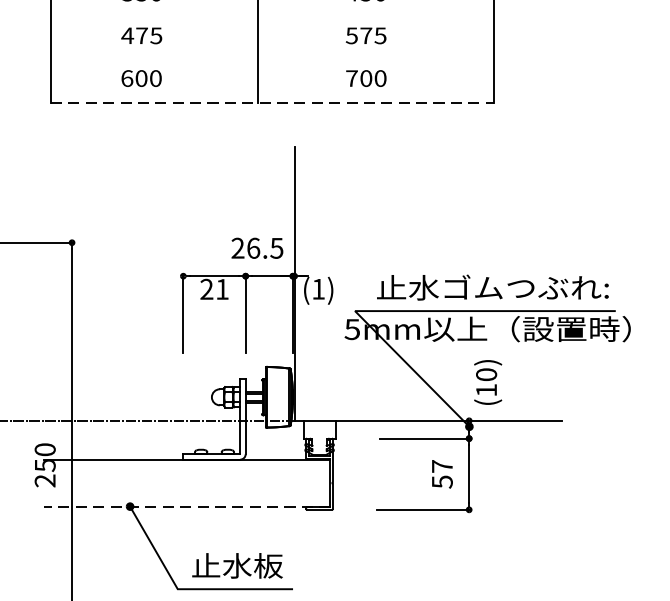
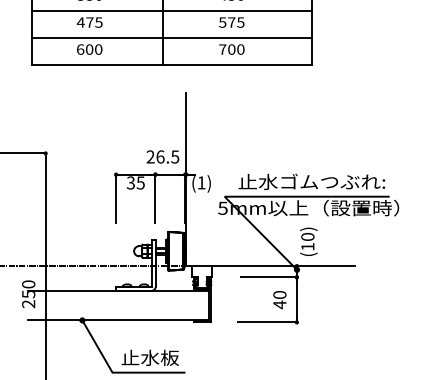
line: (272, 16) -> (172, 10), added
line: (272, 61) -> (172, 38), added
line: (272, 103) -> (172, 65), dashed -> solid
text: (214, 288) -> (135, 182), 21 -> 35
text: (441, 475) -> (279, 300), 57 -> 40
line: (187, 506) -> (118, 320), dashed -> solid

